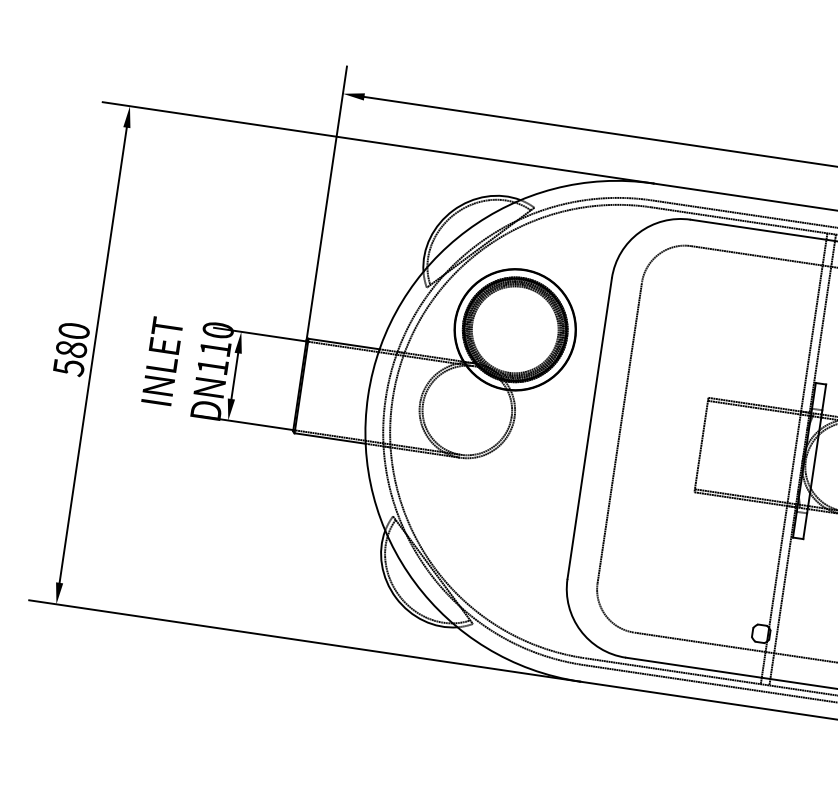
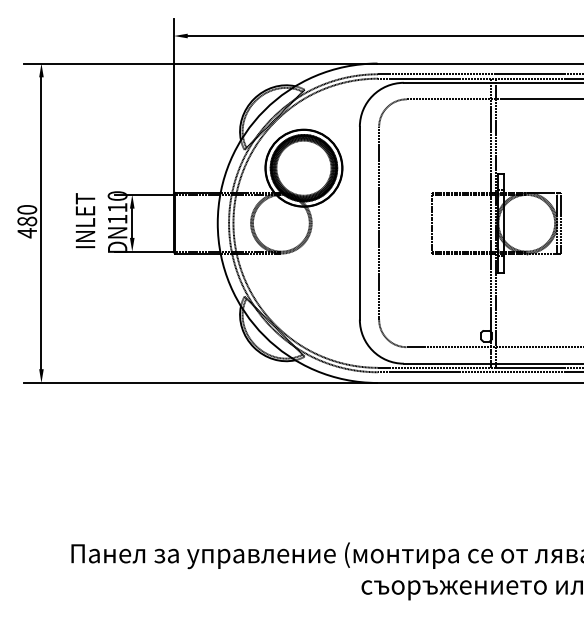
text: (69, 367) -> (27, 233), 580 -> 480

